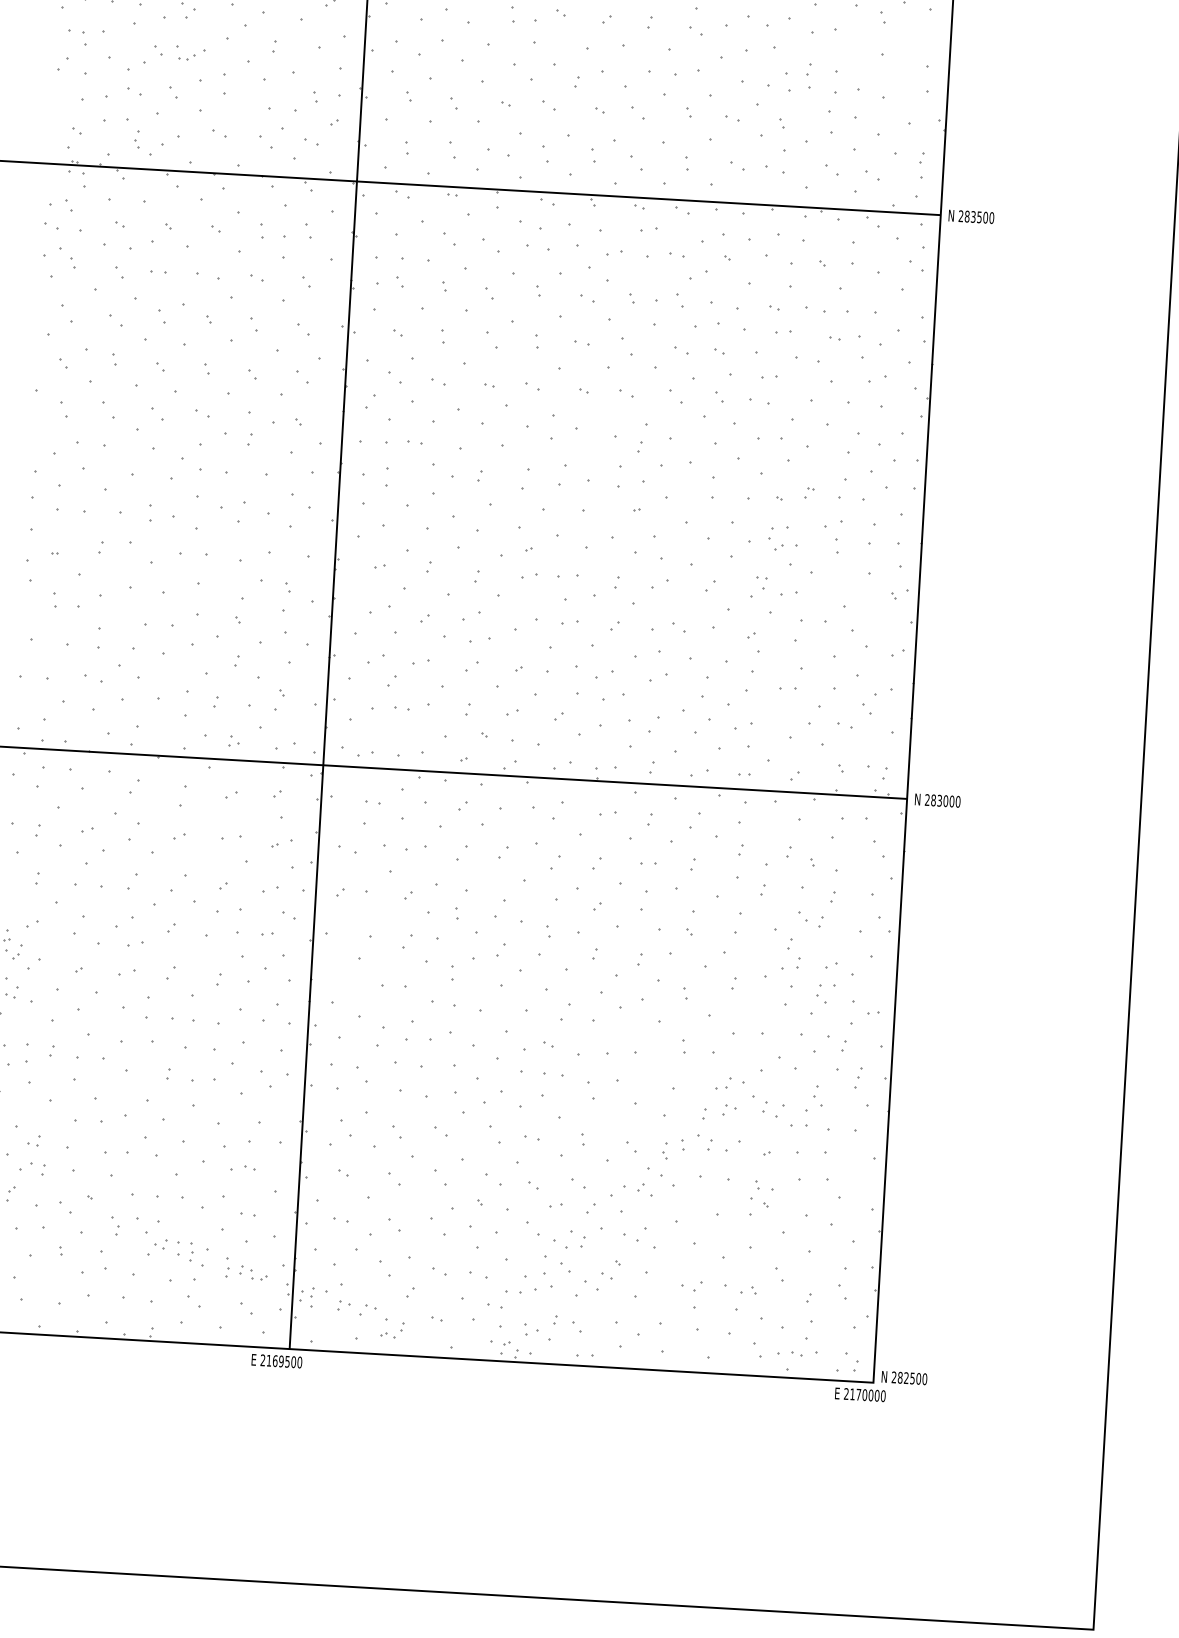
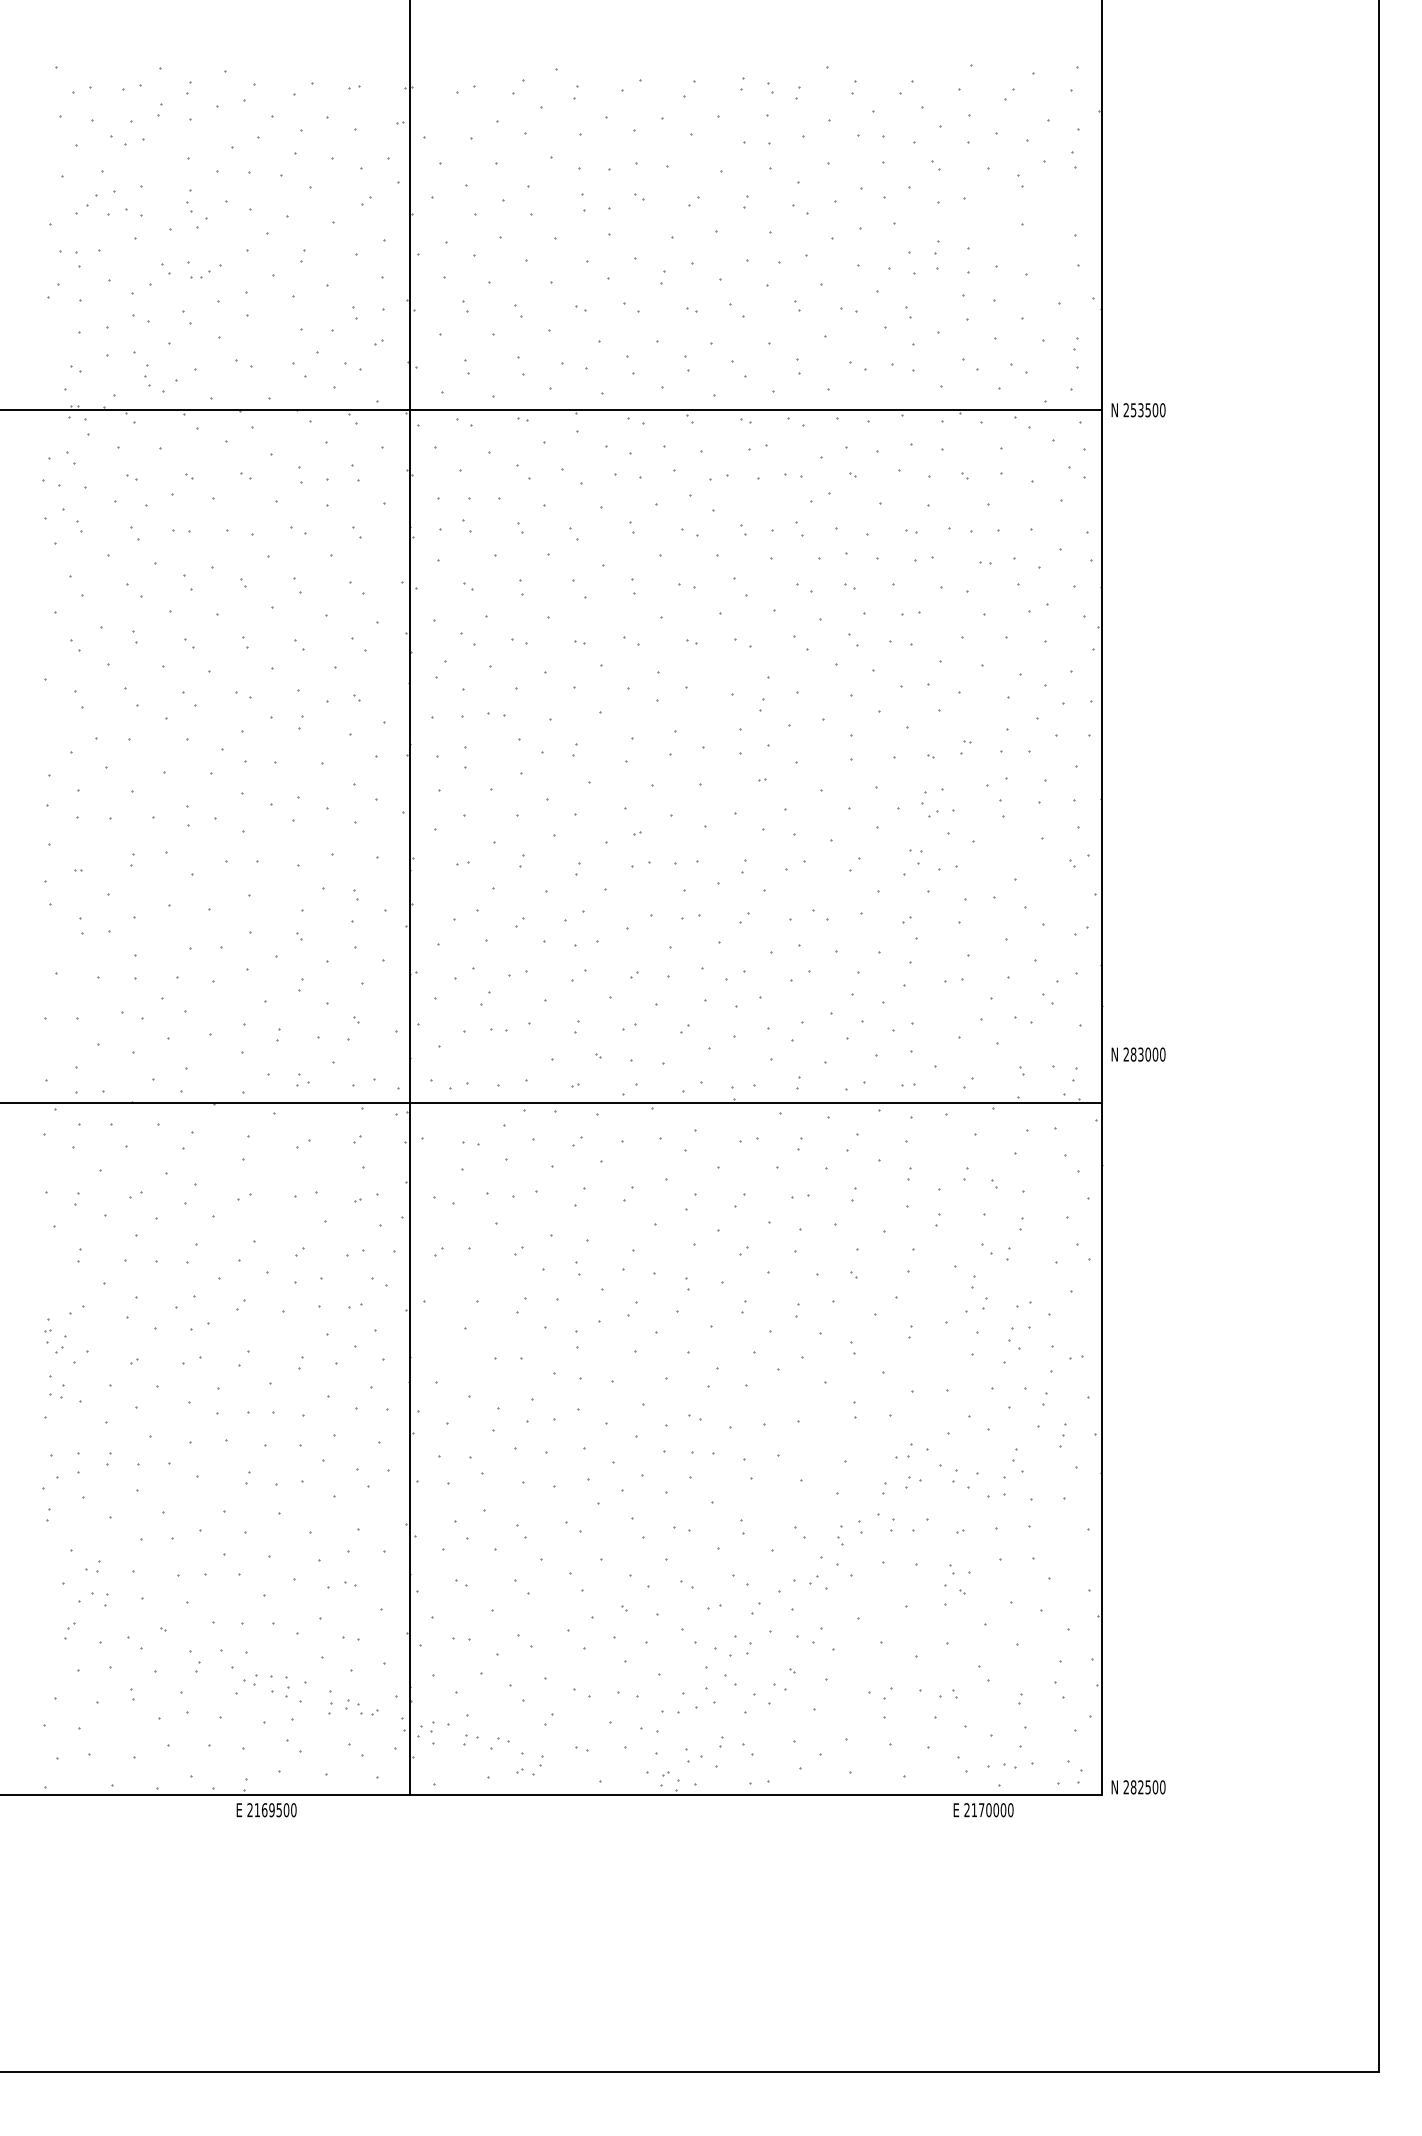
text: (967, 216) -> (1133, 410), 283500 -> 253500
text: (937, 800) -> (1138, 1054), moved
text: (276, 1361) -> (266, 1810), moved
text: (860, 1395) -> (983, 1810), moved

